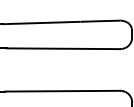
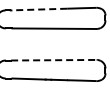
line: (44, 22) -> (40, 9), solid -> dashed
line: (62, 91) -> (53, 60), solid -> dashed

